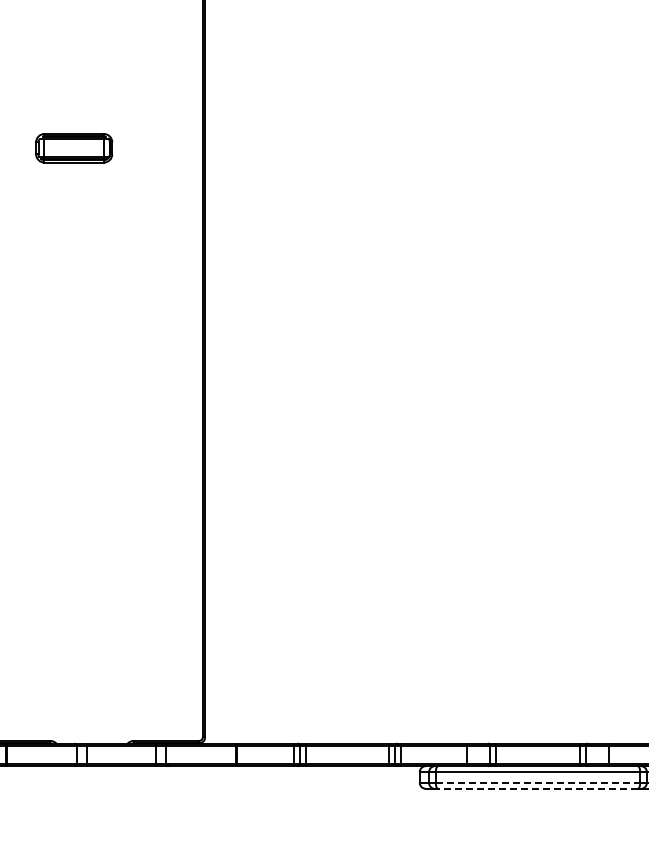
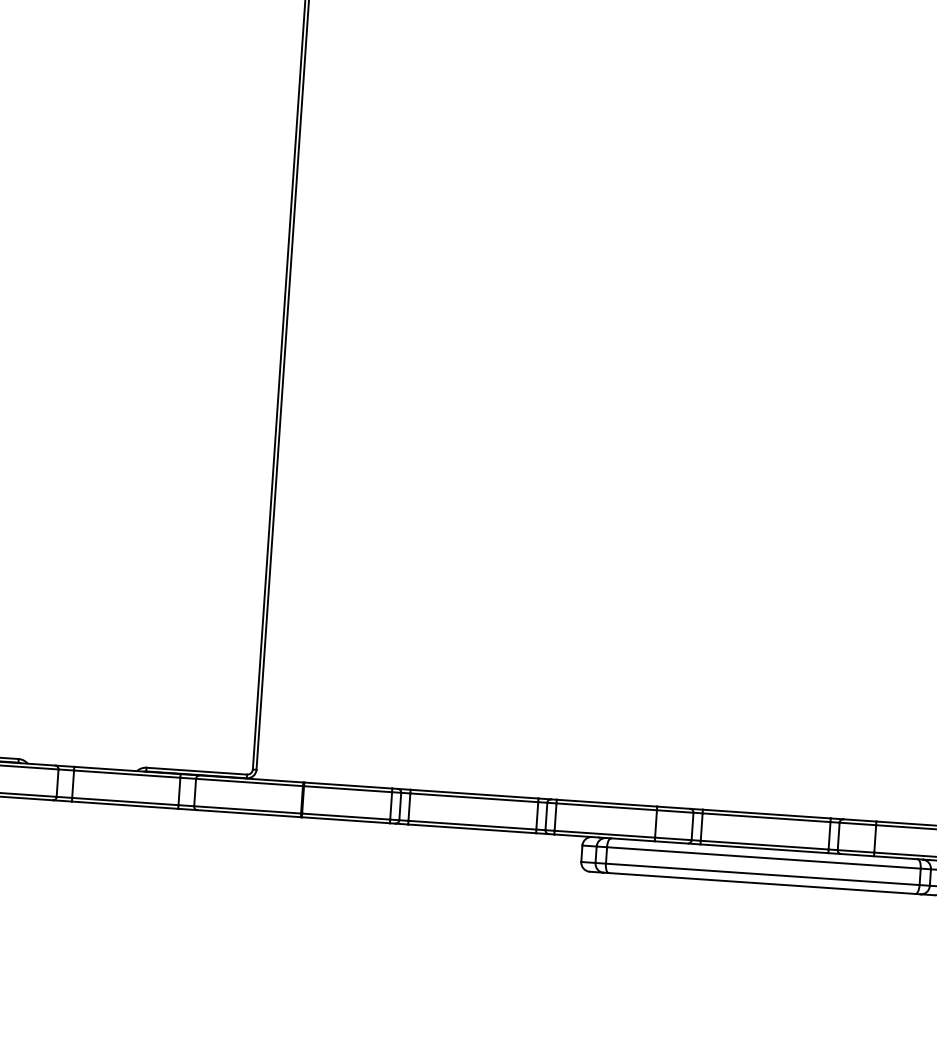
line: (538, 782) -> (763, 873), dashed -> solid
line: (538, 788) -> (762, 883), dashed -> solid

